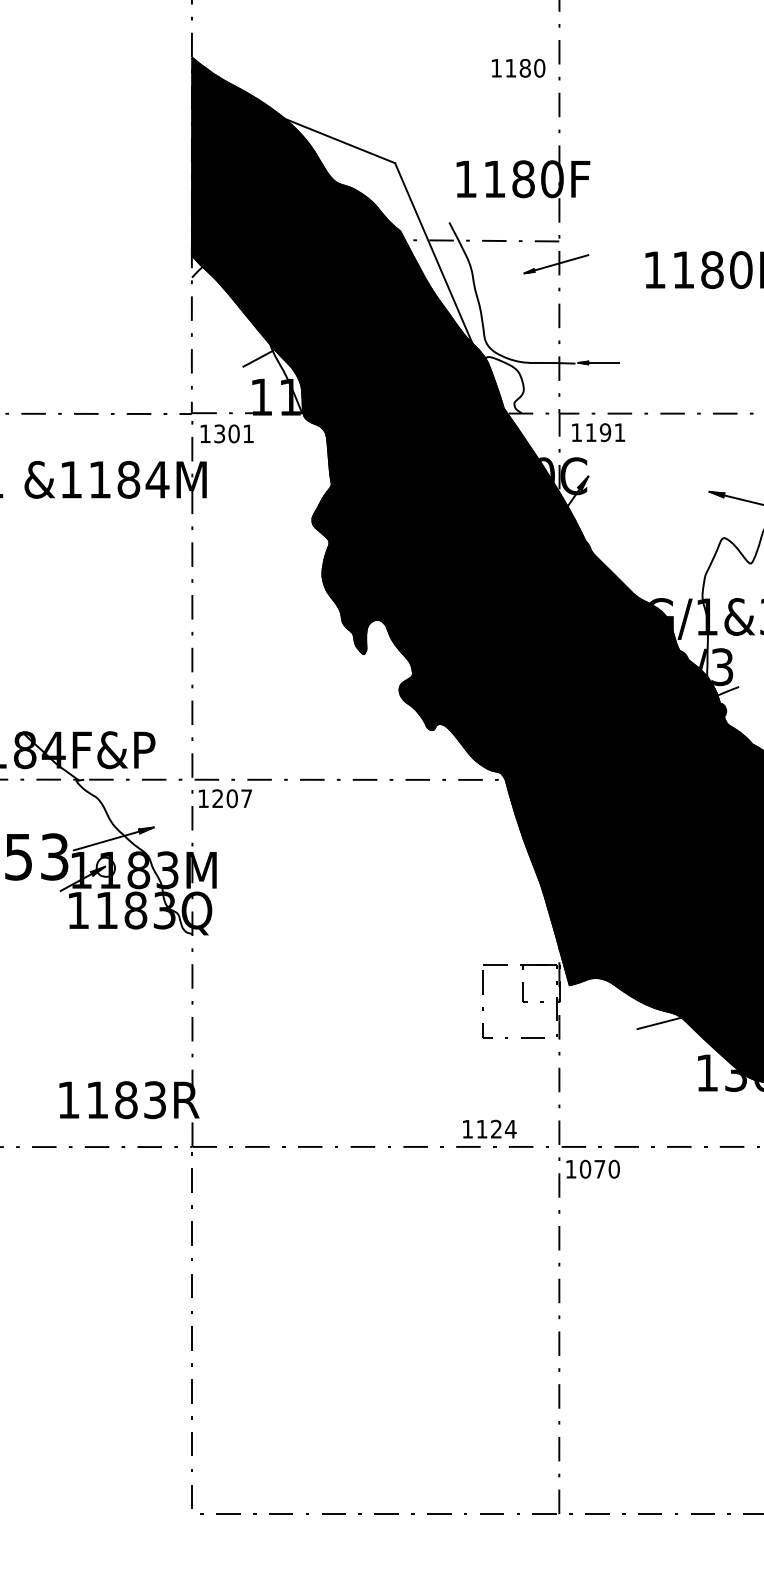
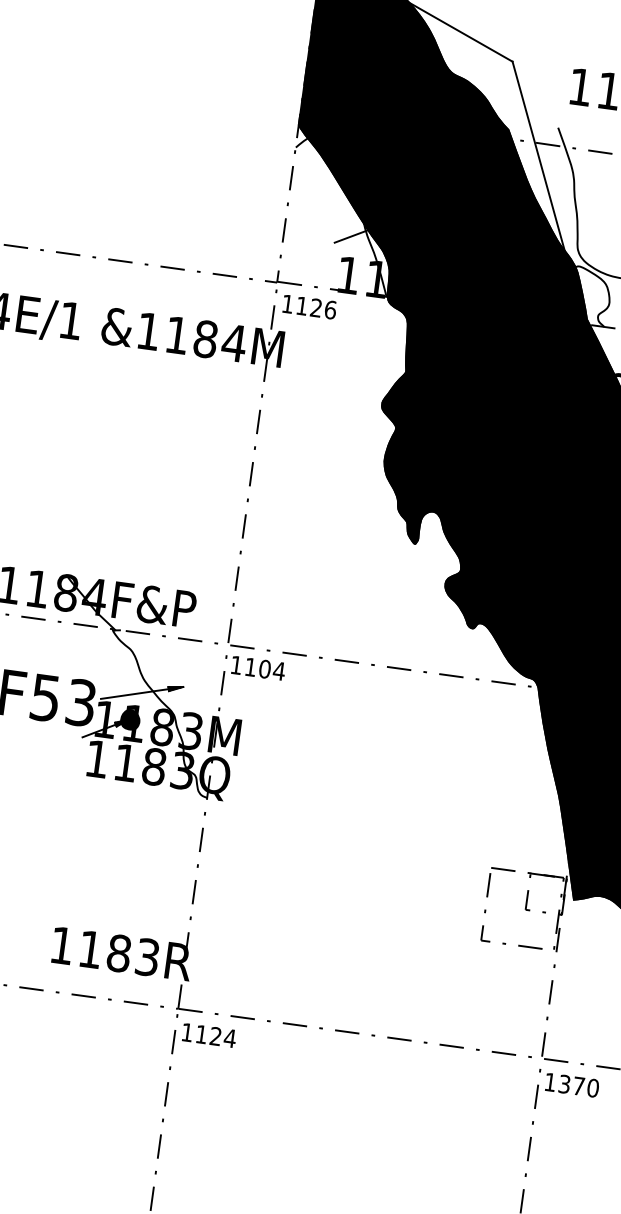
text: (234, 433) -> (316, 307), 1301 -> 1126
text: (232, 798) -> (265, 669), 1207 -> 1104
fill: (105, 866) -> (130, 719), added
text: (489, 1128) -> (209, 1034), moved
text: (585, 1168) -> (564, 1083), 1070 -> 1370

